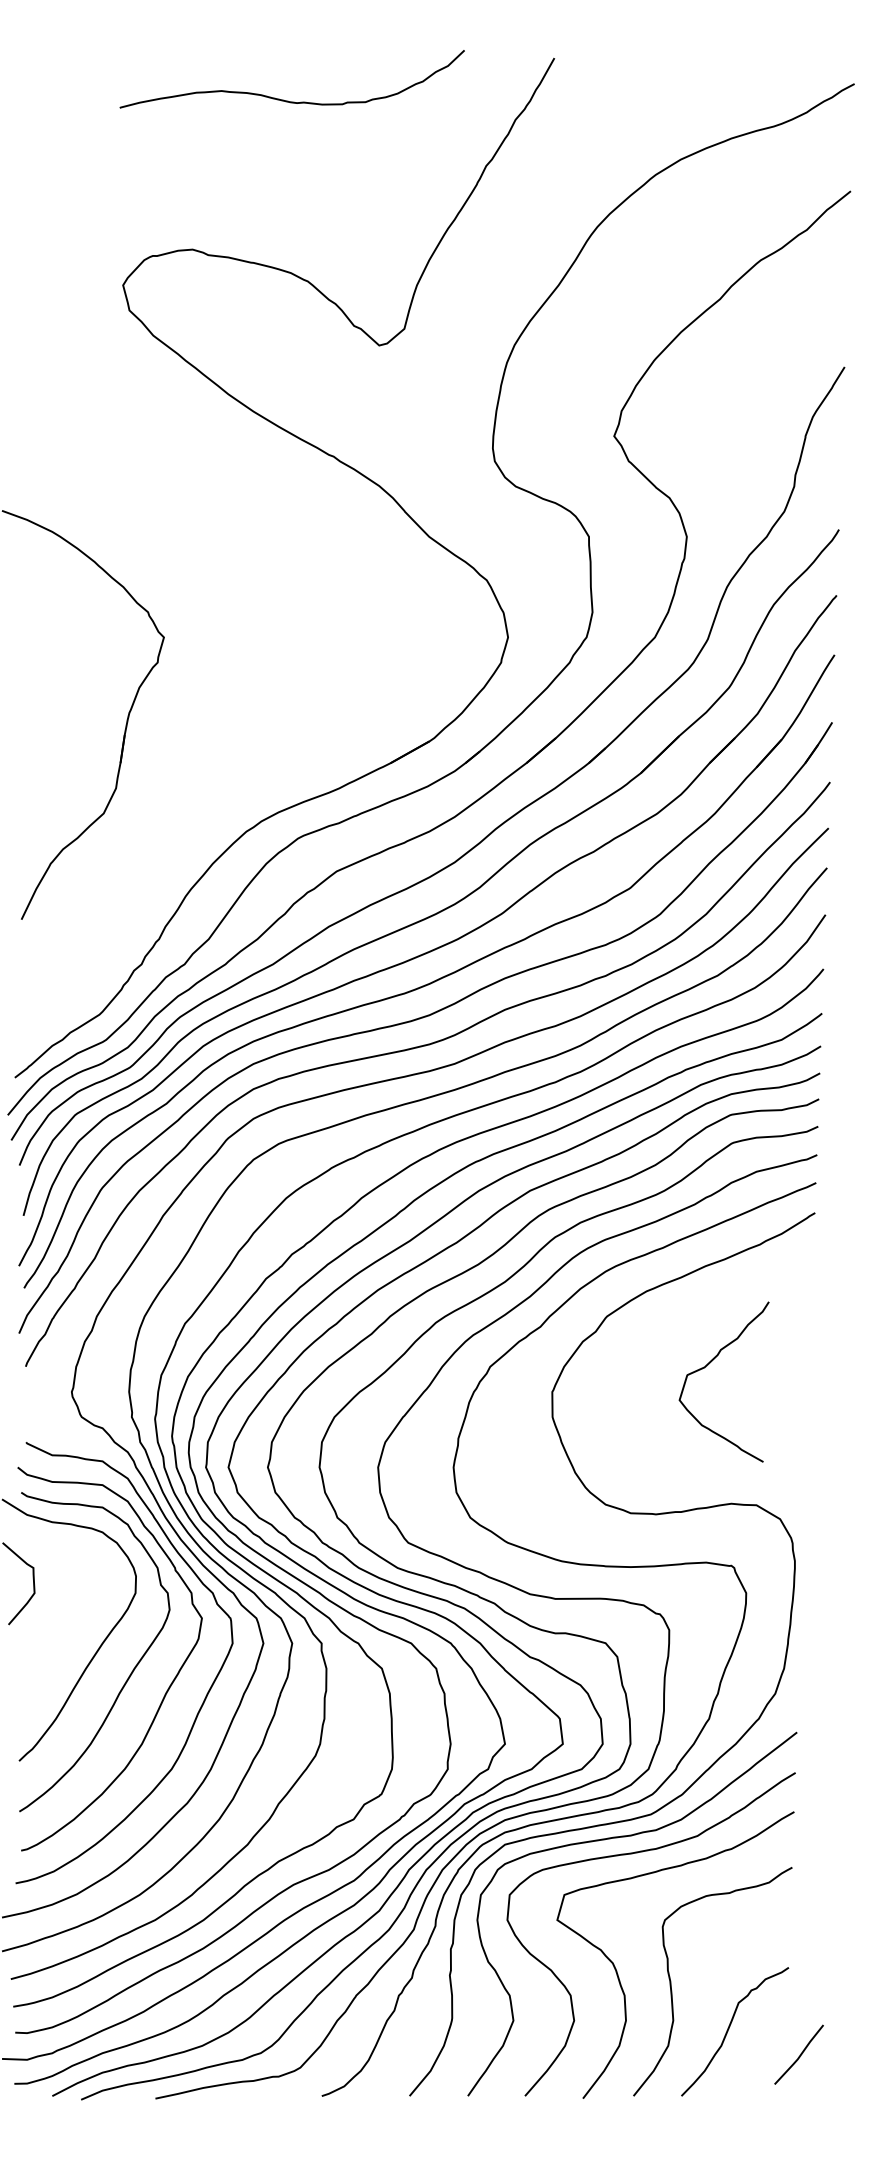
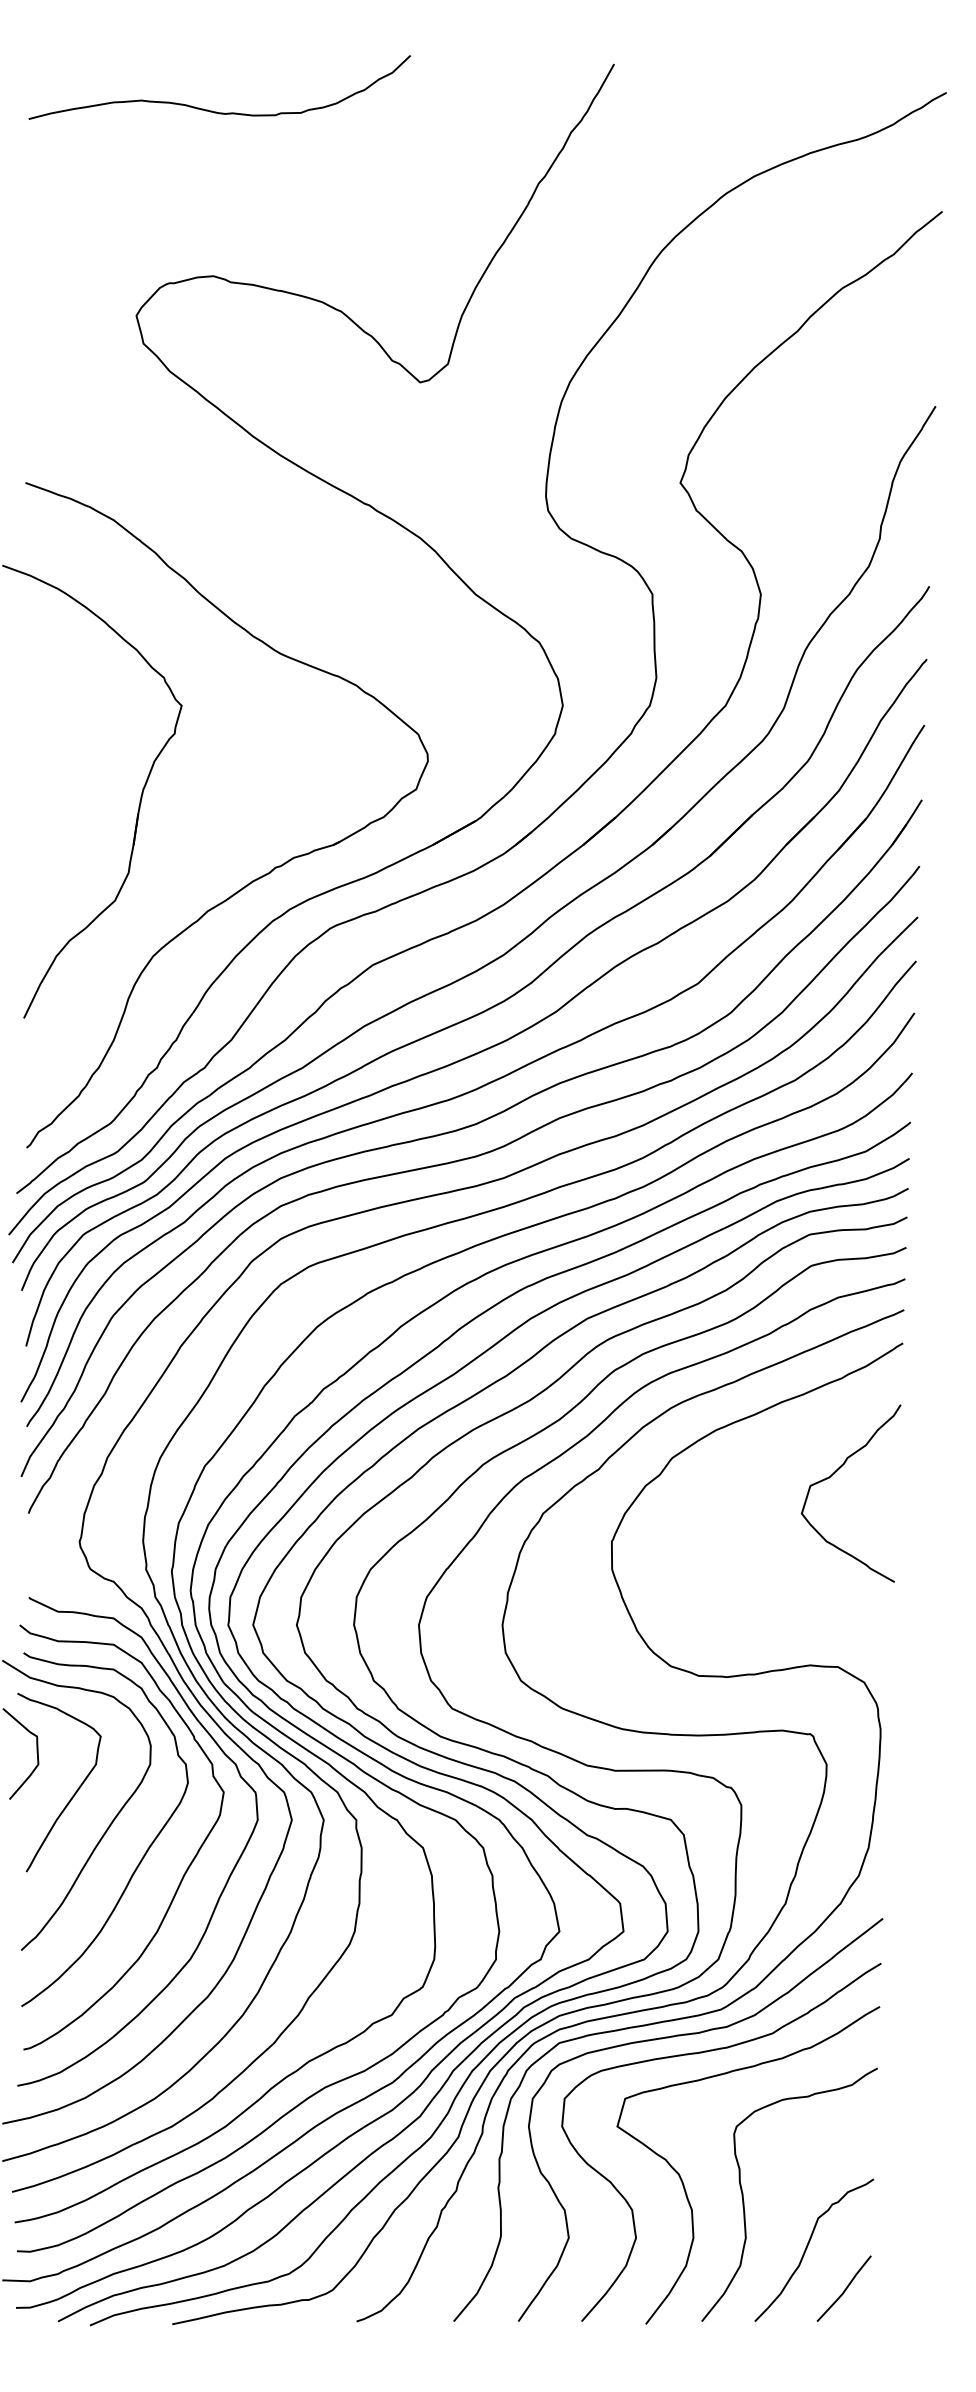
curve: (285, 100) -> (212, 110), moved
part: (233, 792) -> (258, 877), added
curve: (709, 1364) -> (834, 1474), moved
curve: (68, 1617) -> (75, 1791), added
line: (799, 2055) -> (844, 2289), moved

